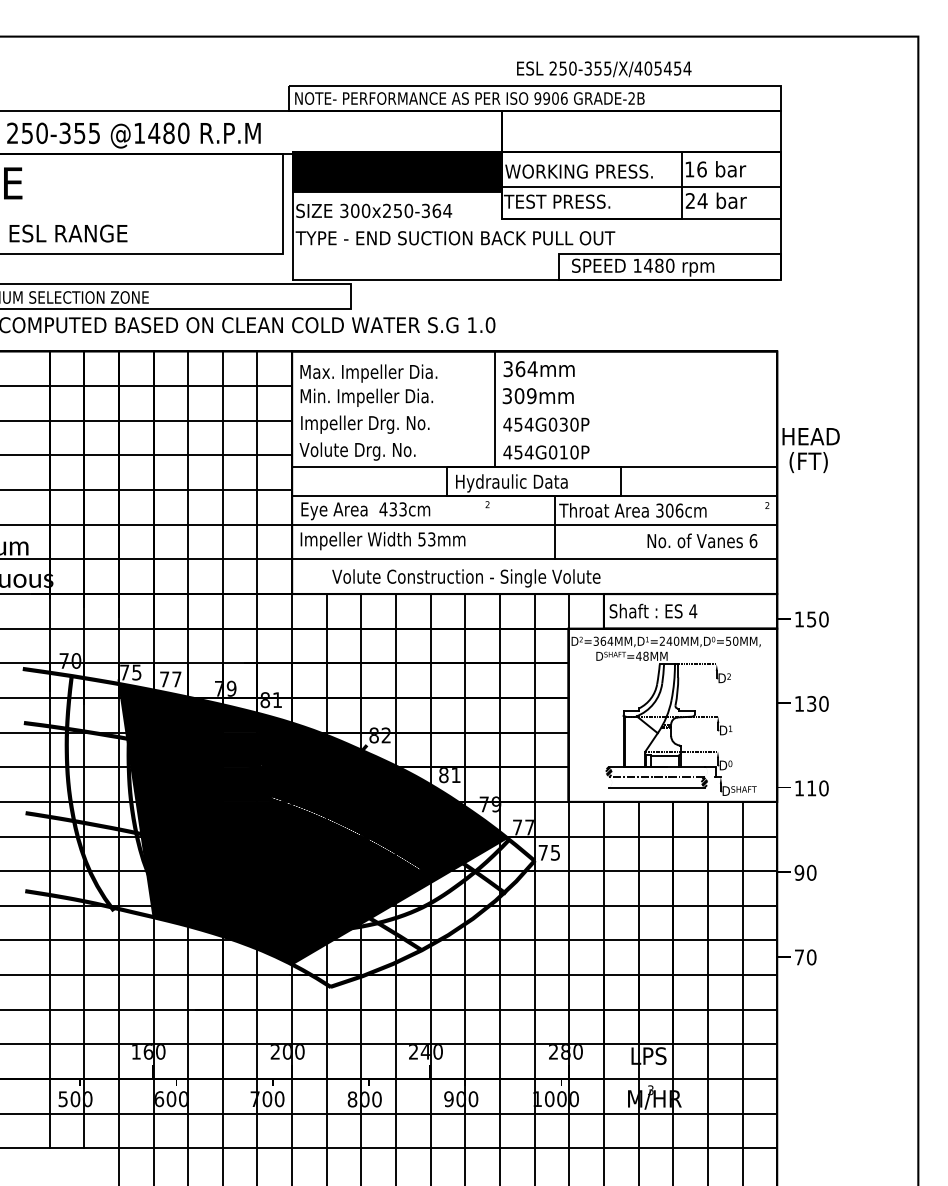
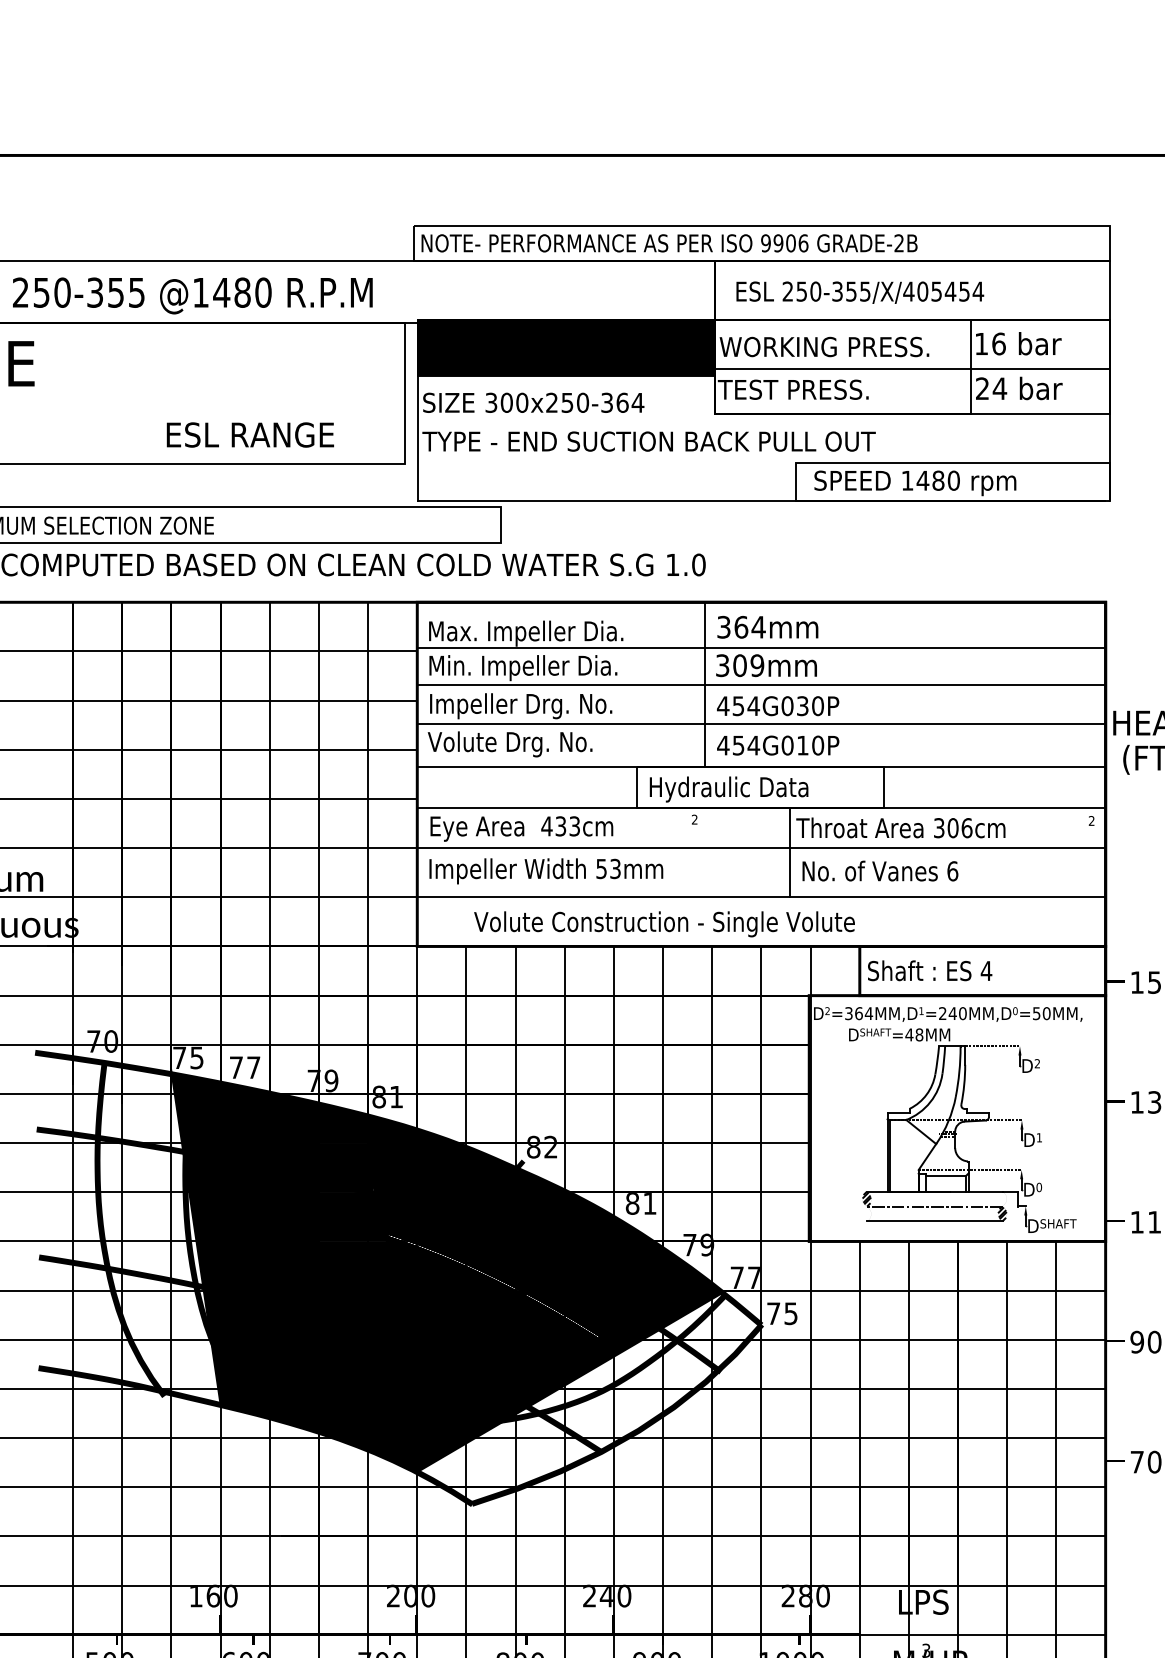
text: (604, 69) -> (860, 292), moved
text: (68, 233) -> (250, 434), moved
line: (534, 383) -> (761, 647), added
line: (534, 409) -> (761, 684), added
line: (533, 437) -> (759, 724), added
text: (702, 540) -> (880, 870), moved

